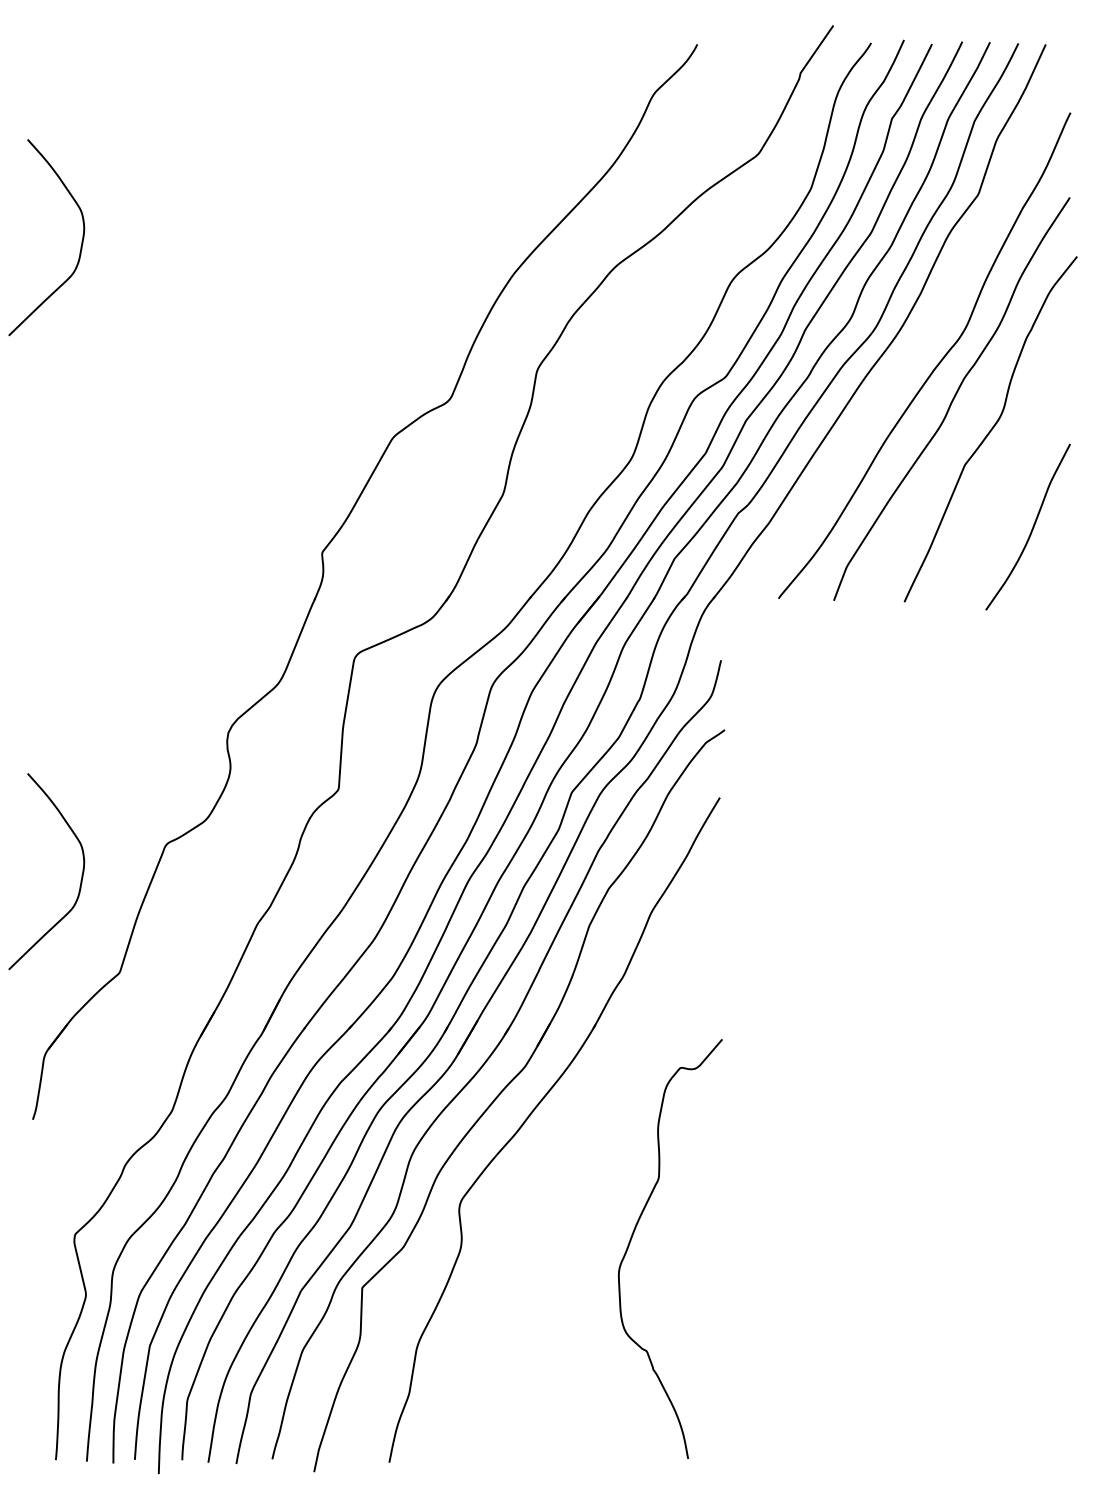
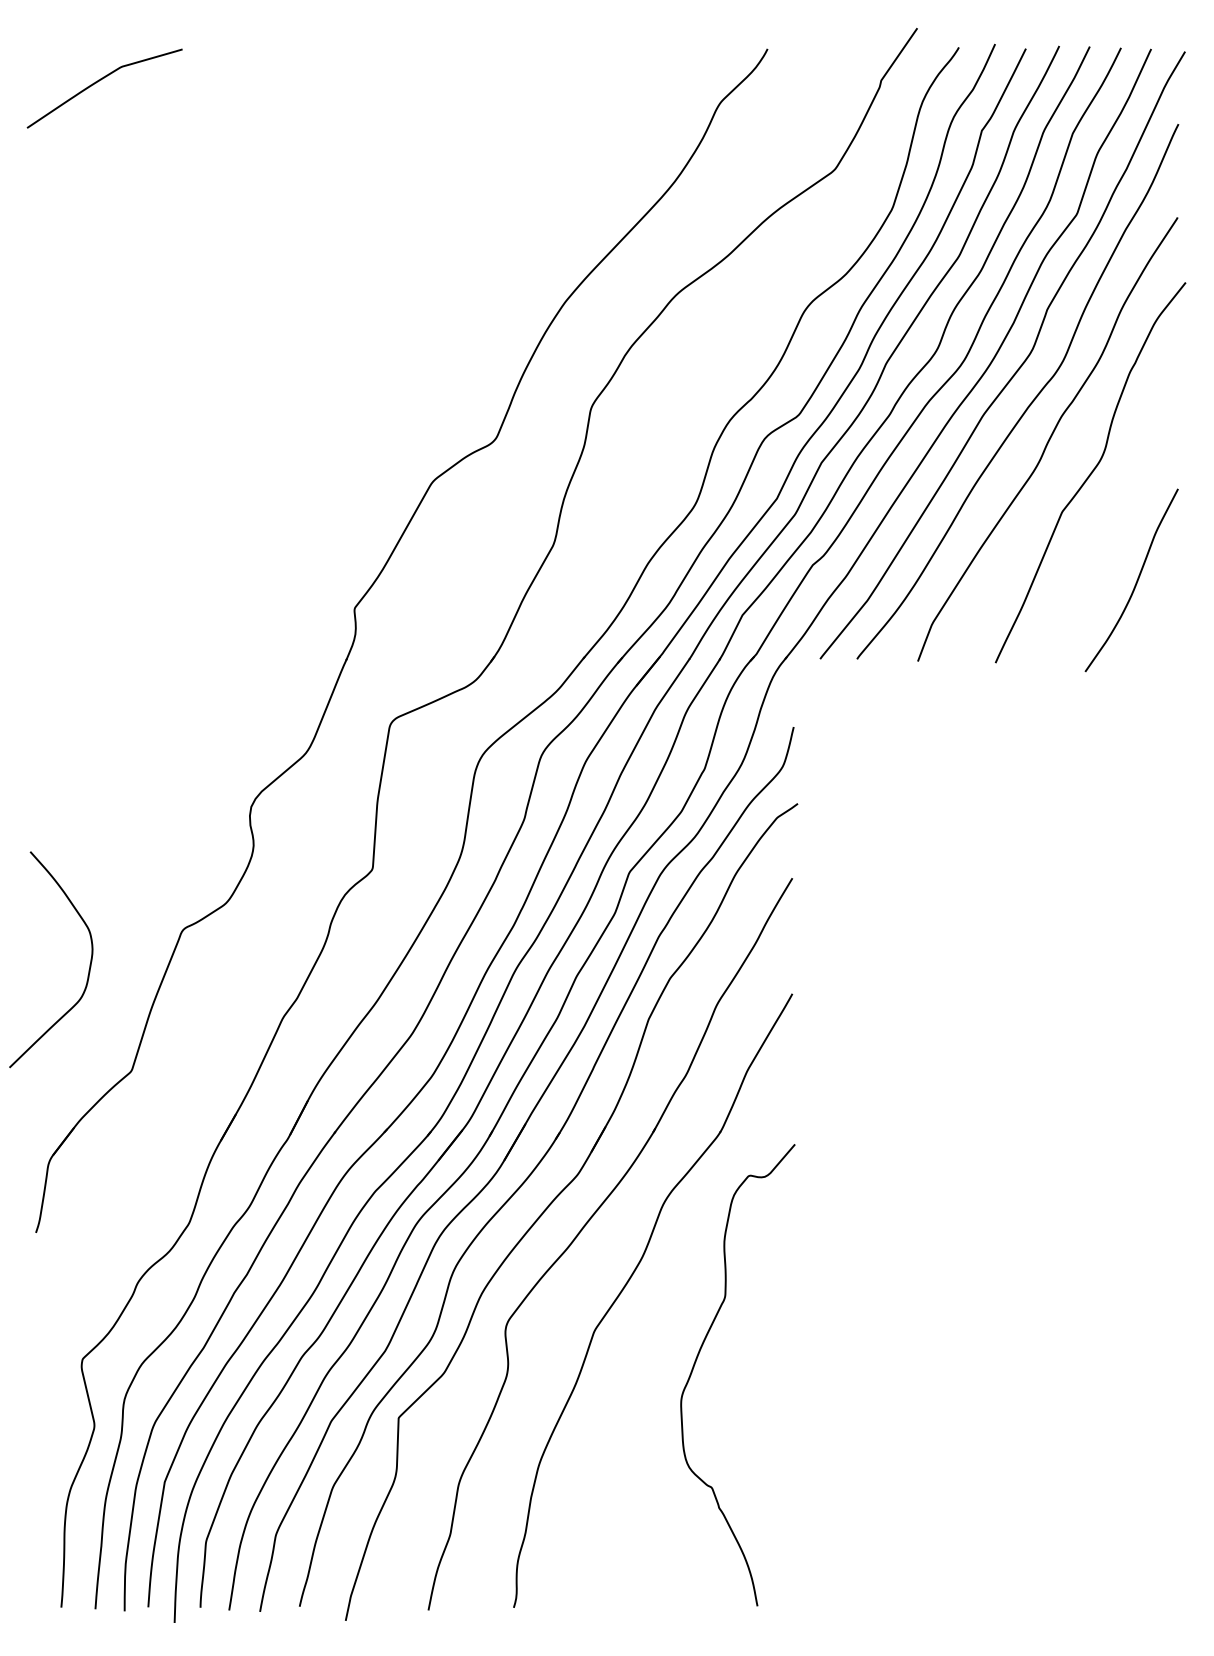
curve: (89, 74) -> (98, 82), added
curve: (81, 241) -> (89, 266), removed
curve: (925, 333) -> (1018, 367), added
part: (570, 1166) -> (627, 1284), added

